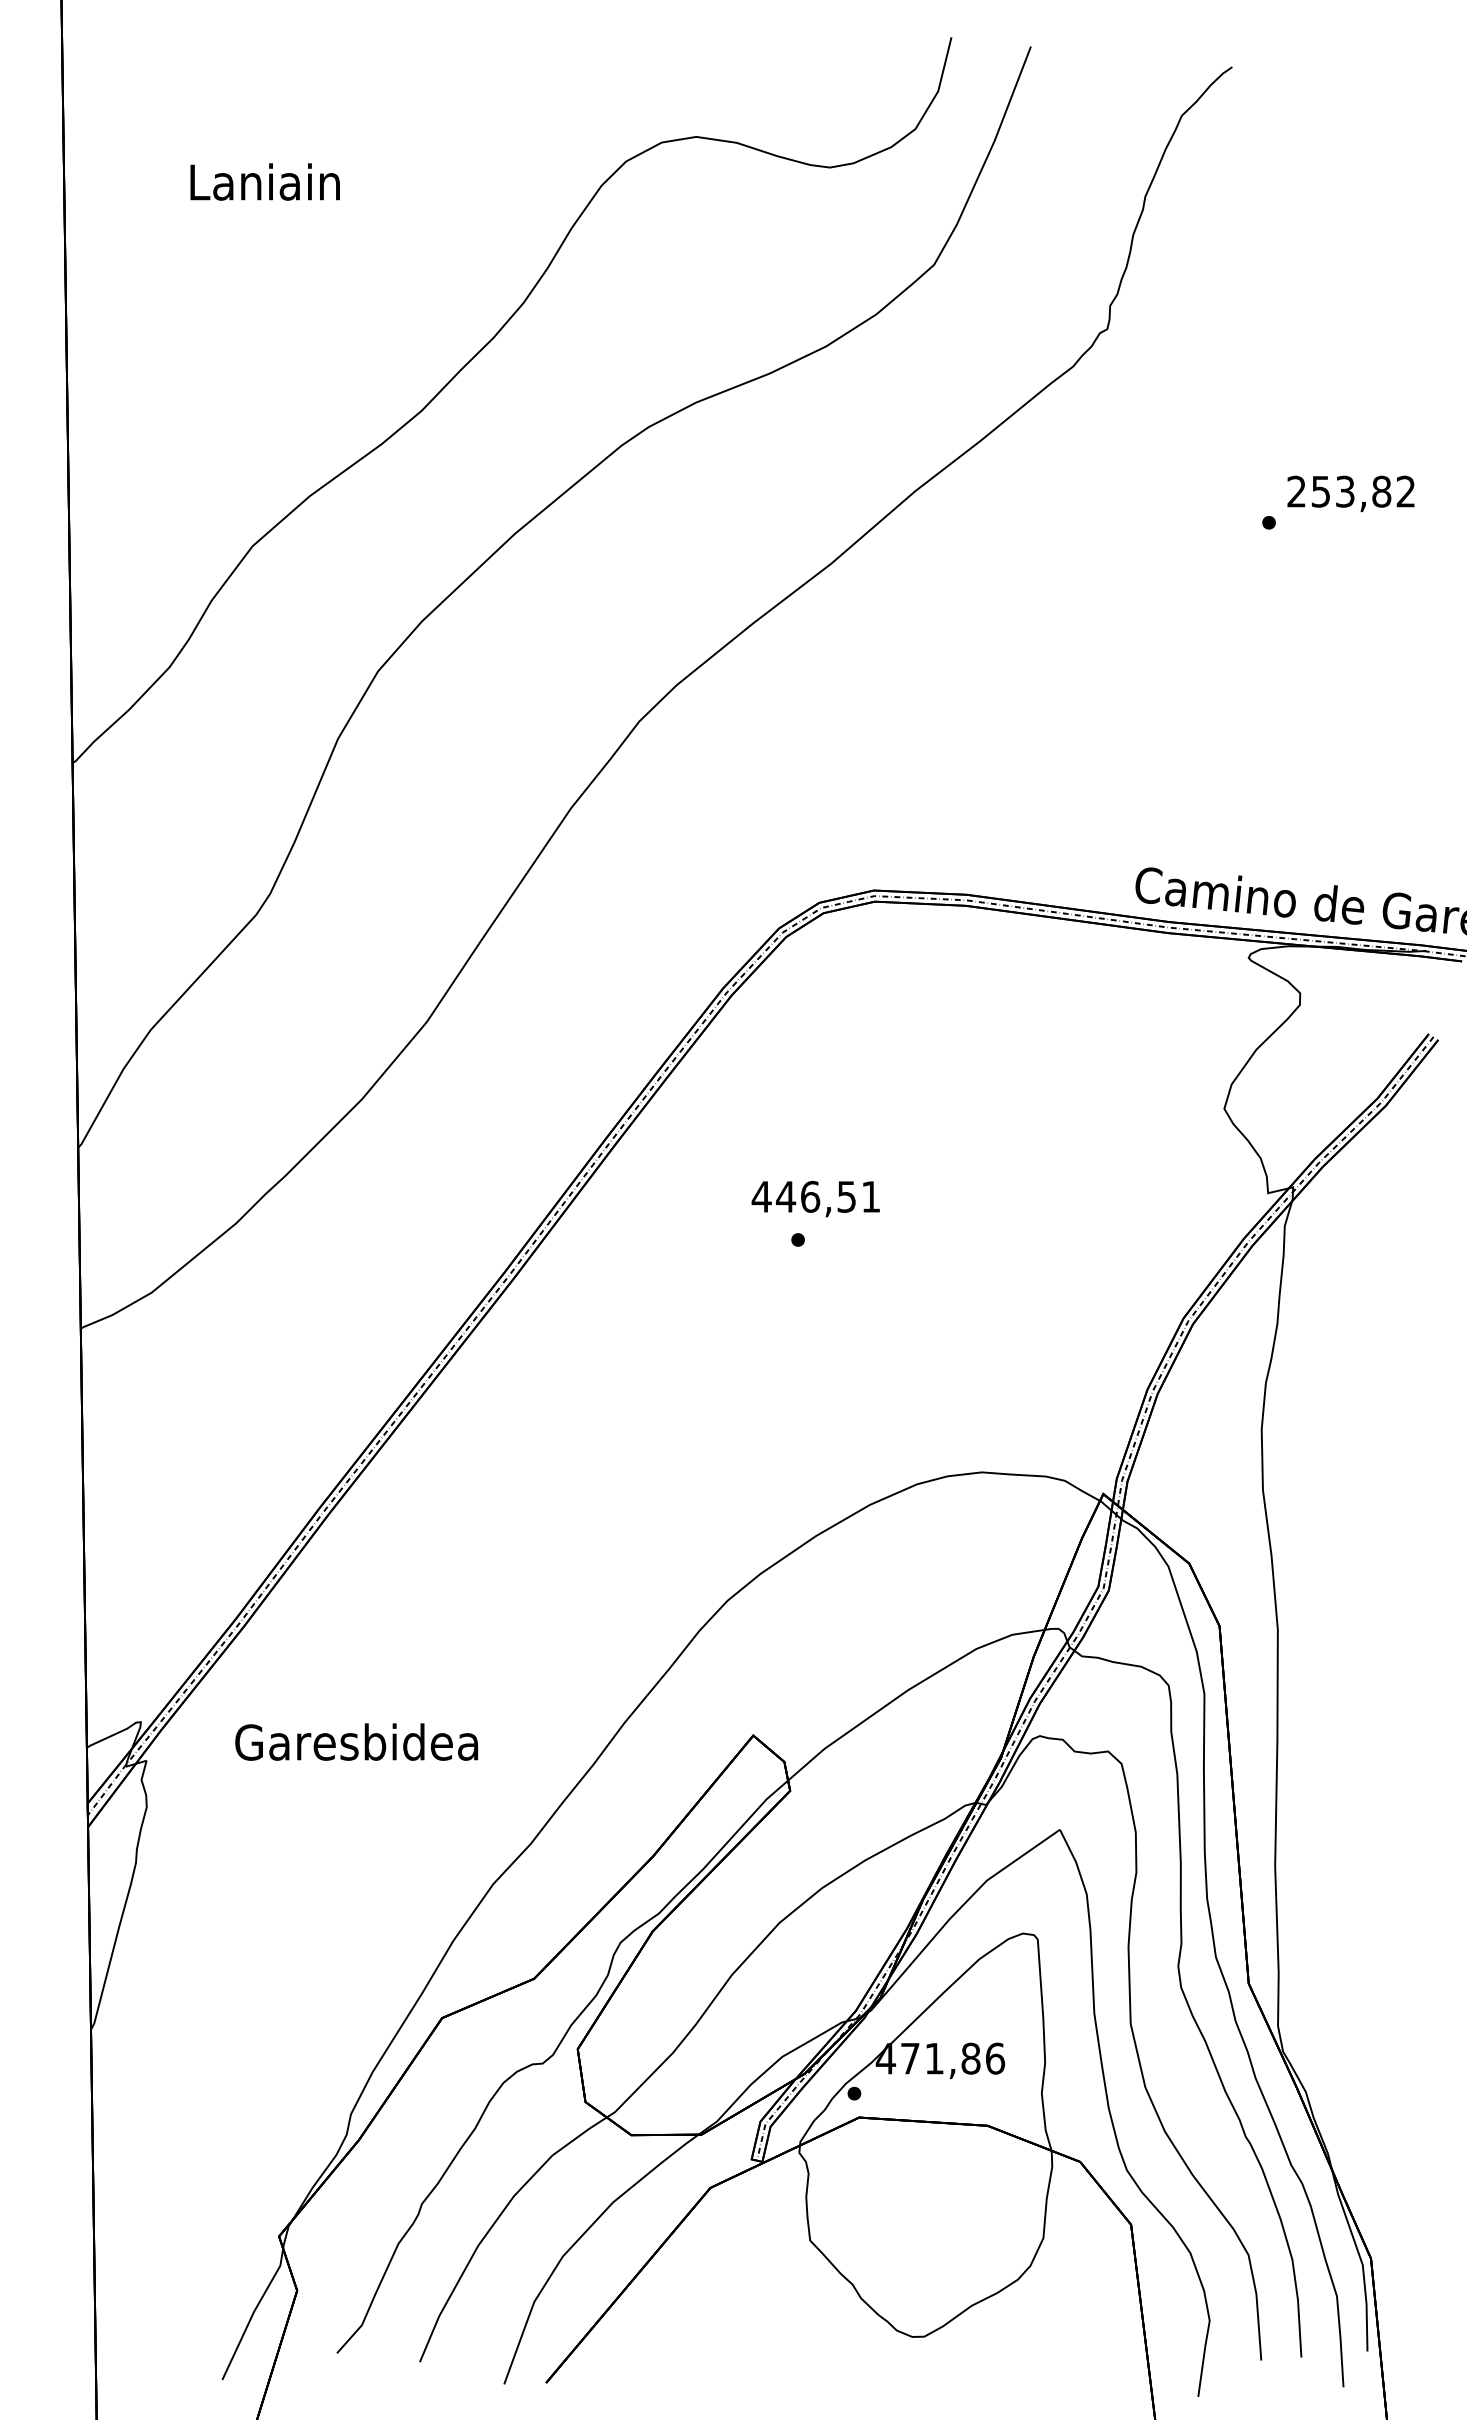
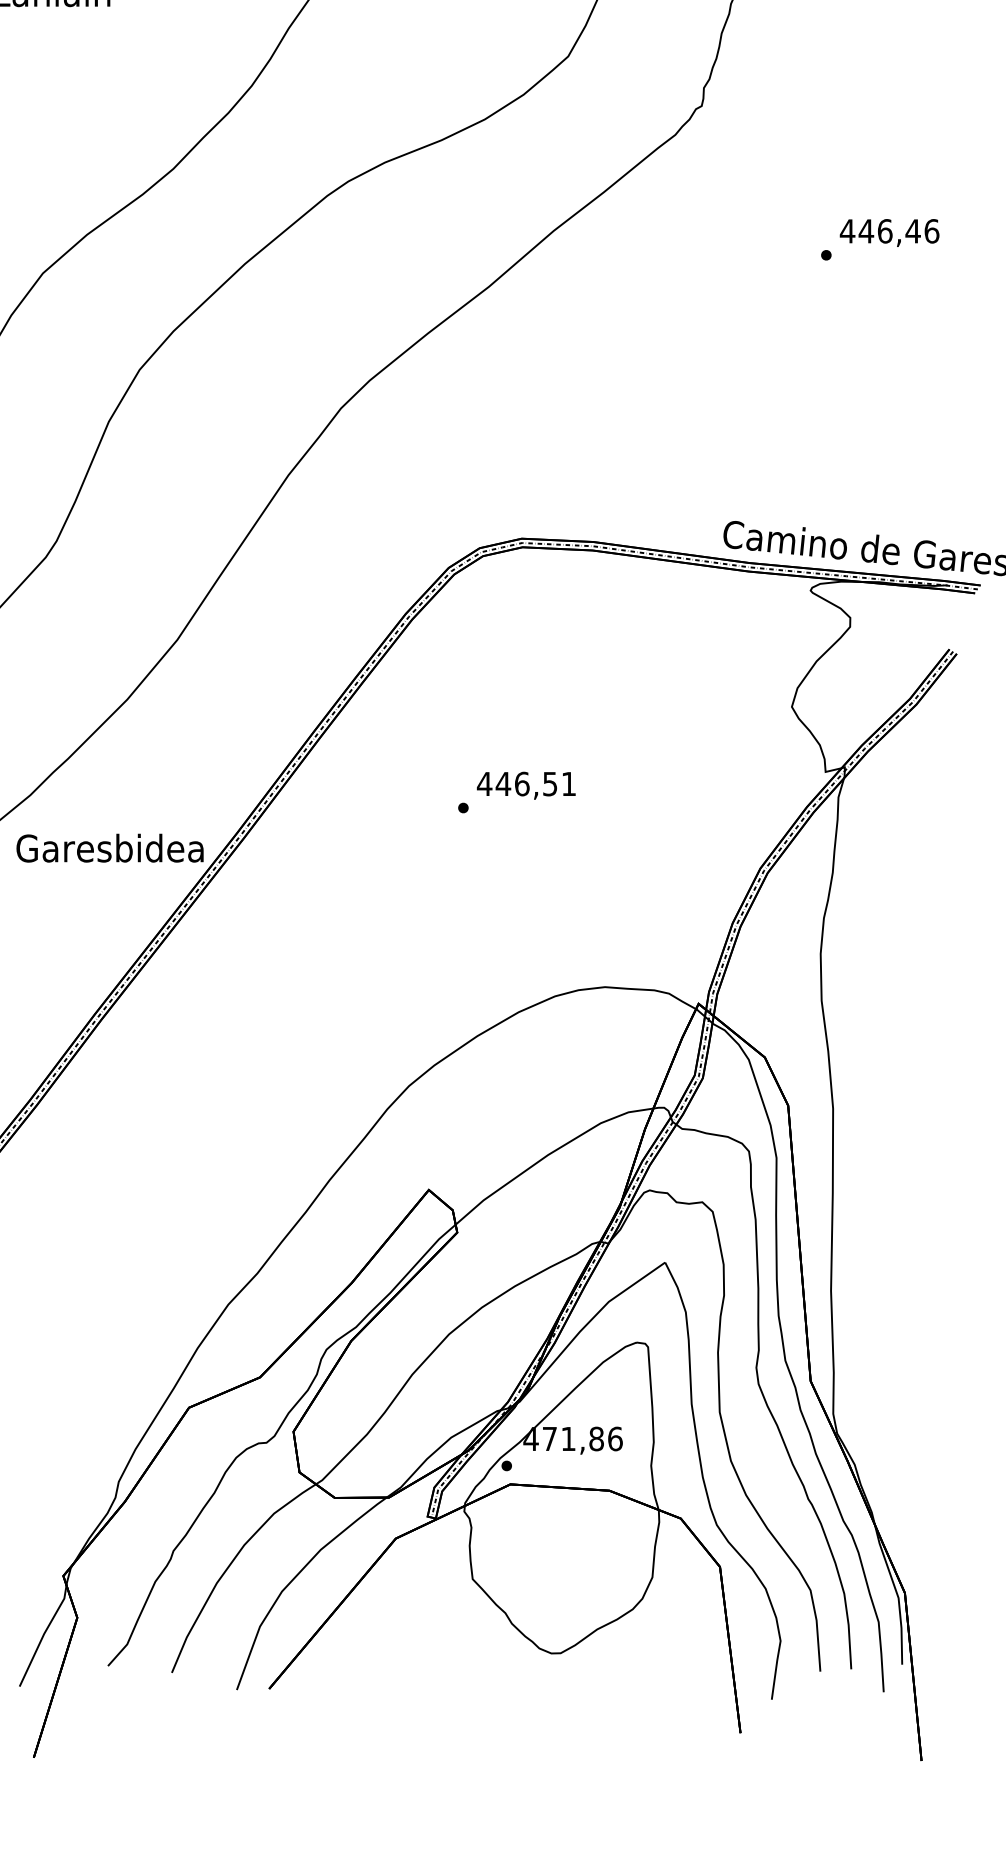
text: (1350, 491) -> (889, 231), 253,82 -> 446,46
text: (815, 1199) -> (526, 786), moved
text: (356, 1741) -> (109, 847), moved

